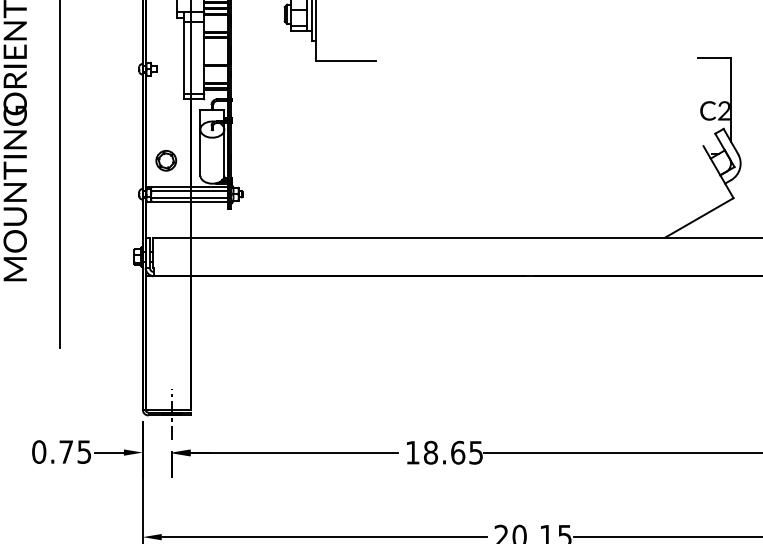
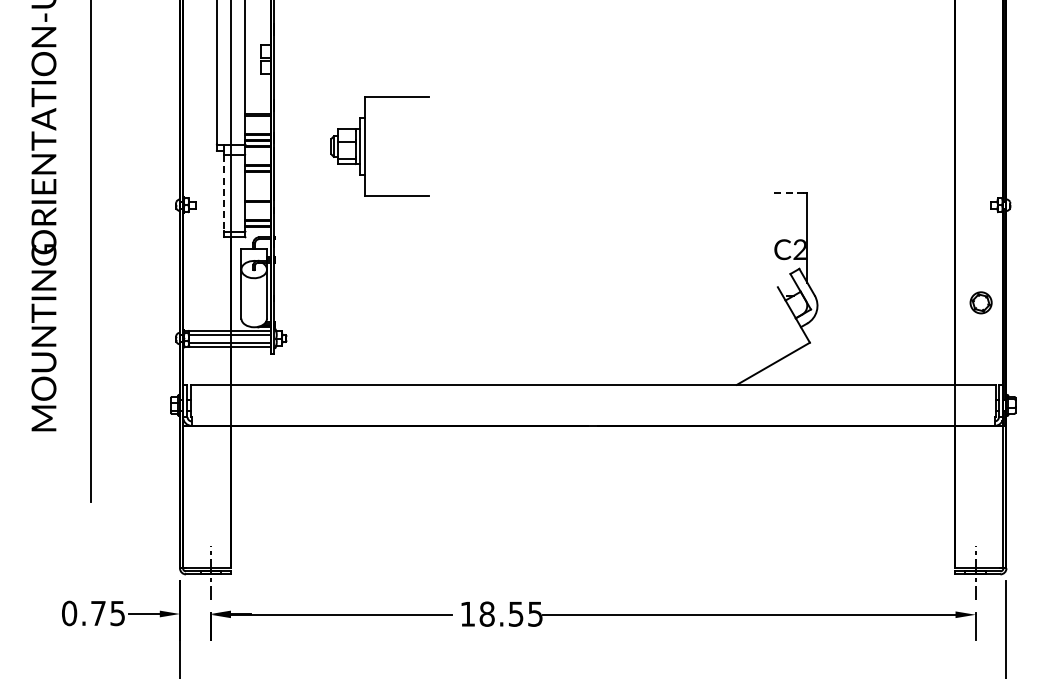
line: (183, 58) -> (223, 193), solid -> dashed
line: (712, 58) -> (787, 193), solid -> dashed
part: (165, 160) -> (204, 302), removed
text: (457, 452) -> (515, 613), 18.65 -> 18.55

